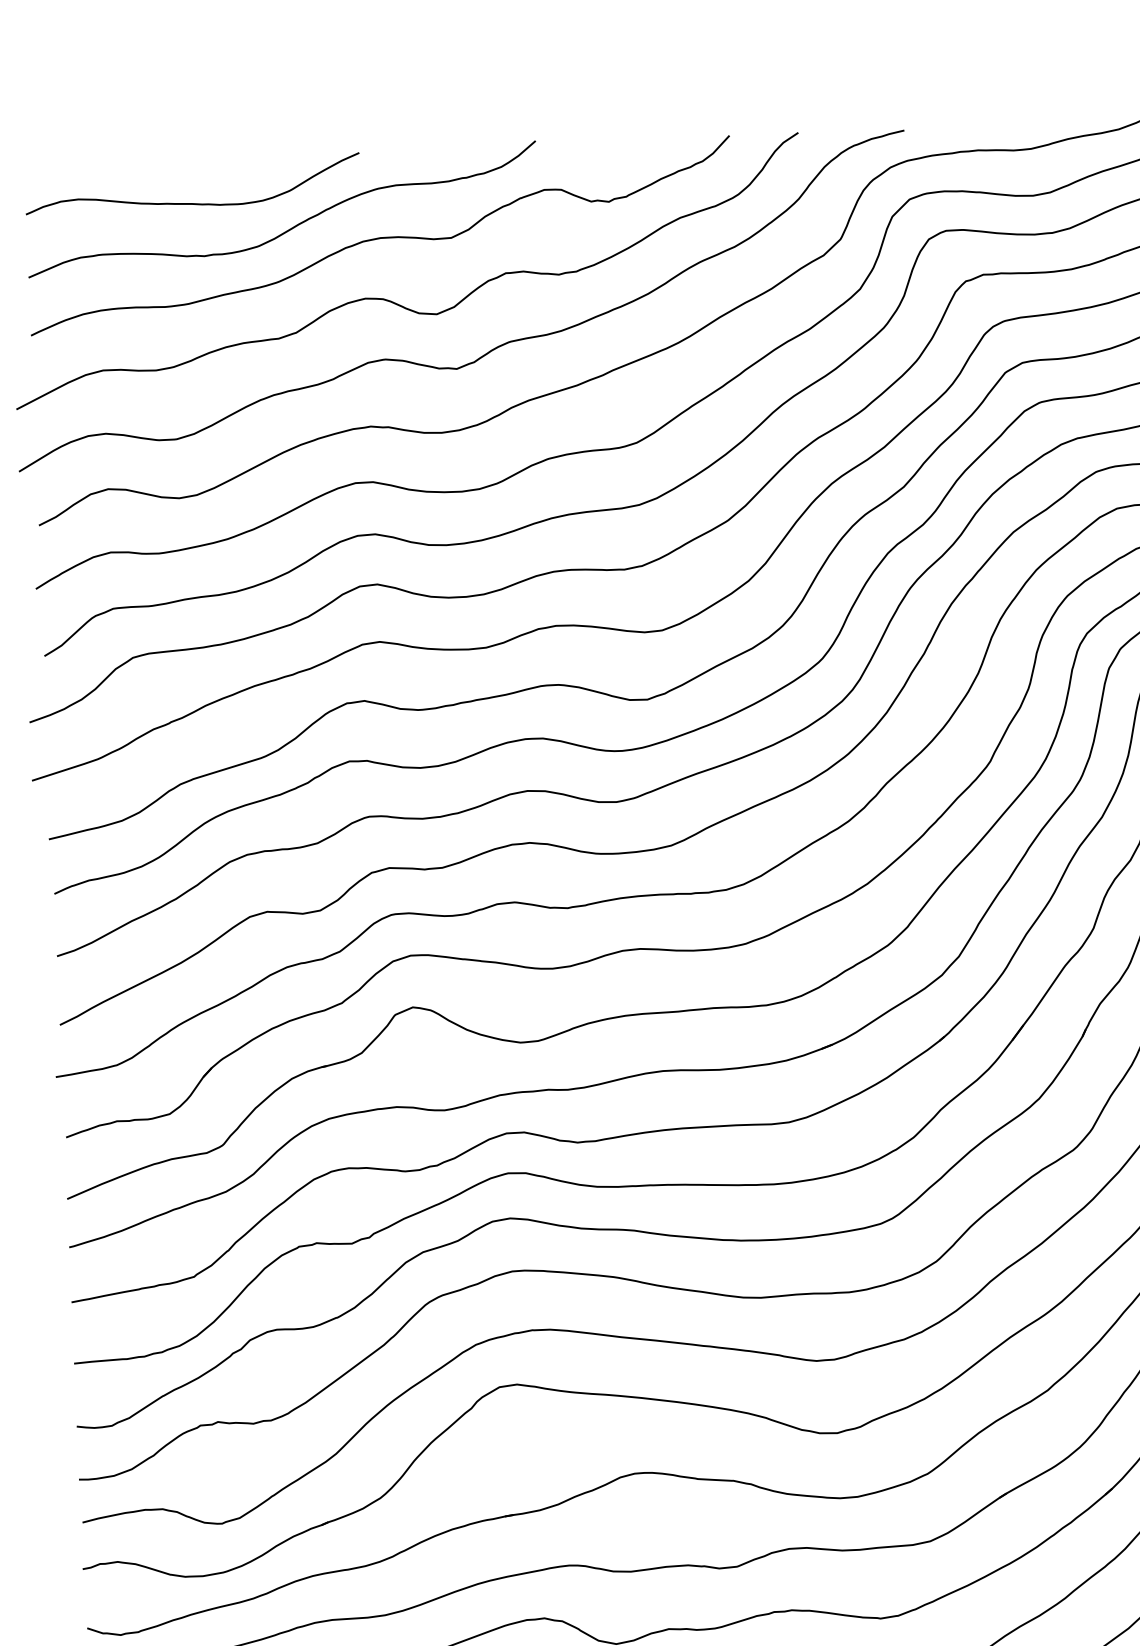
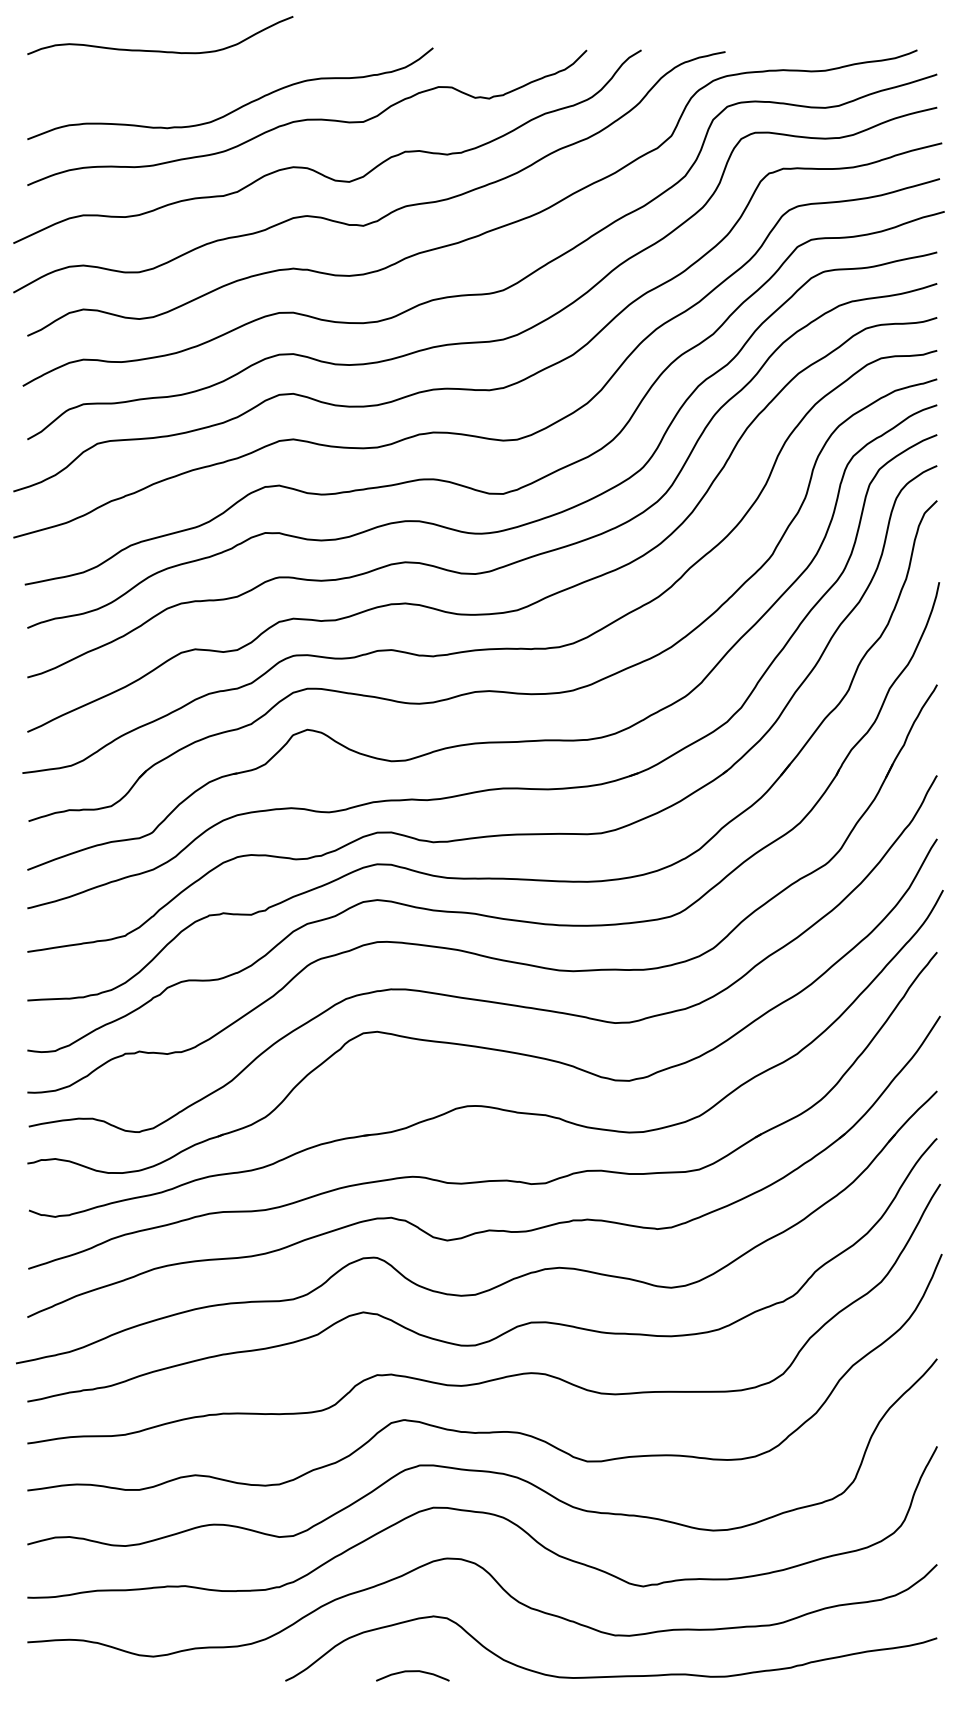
curve: (193, 202) -> (160, 50), moved

